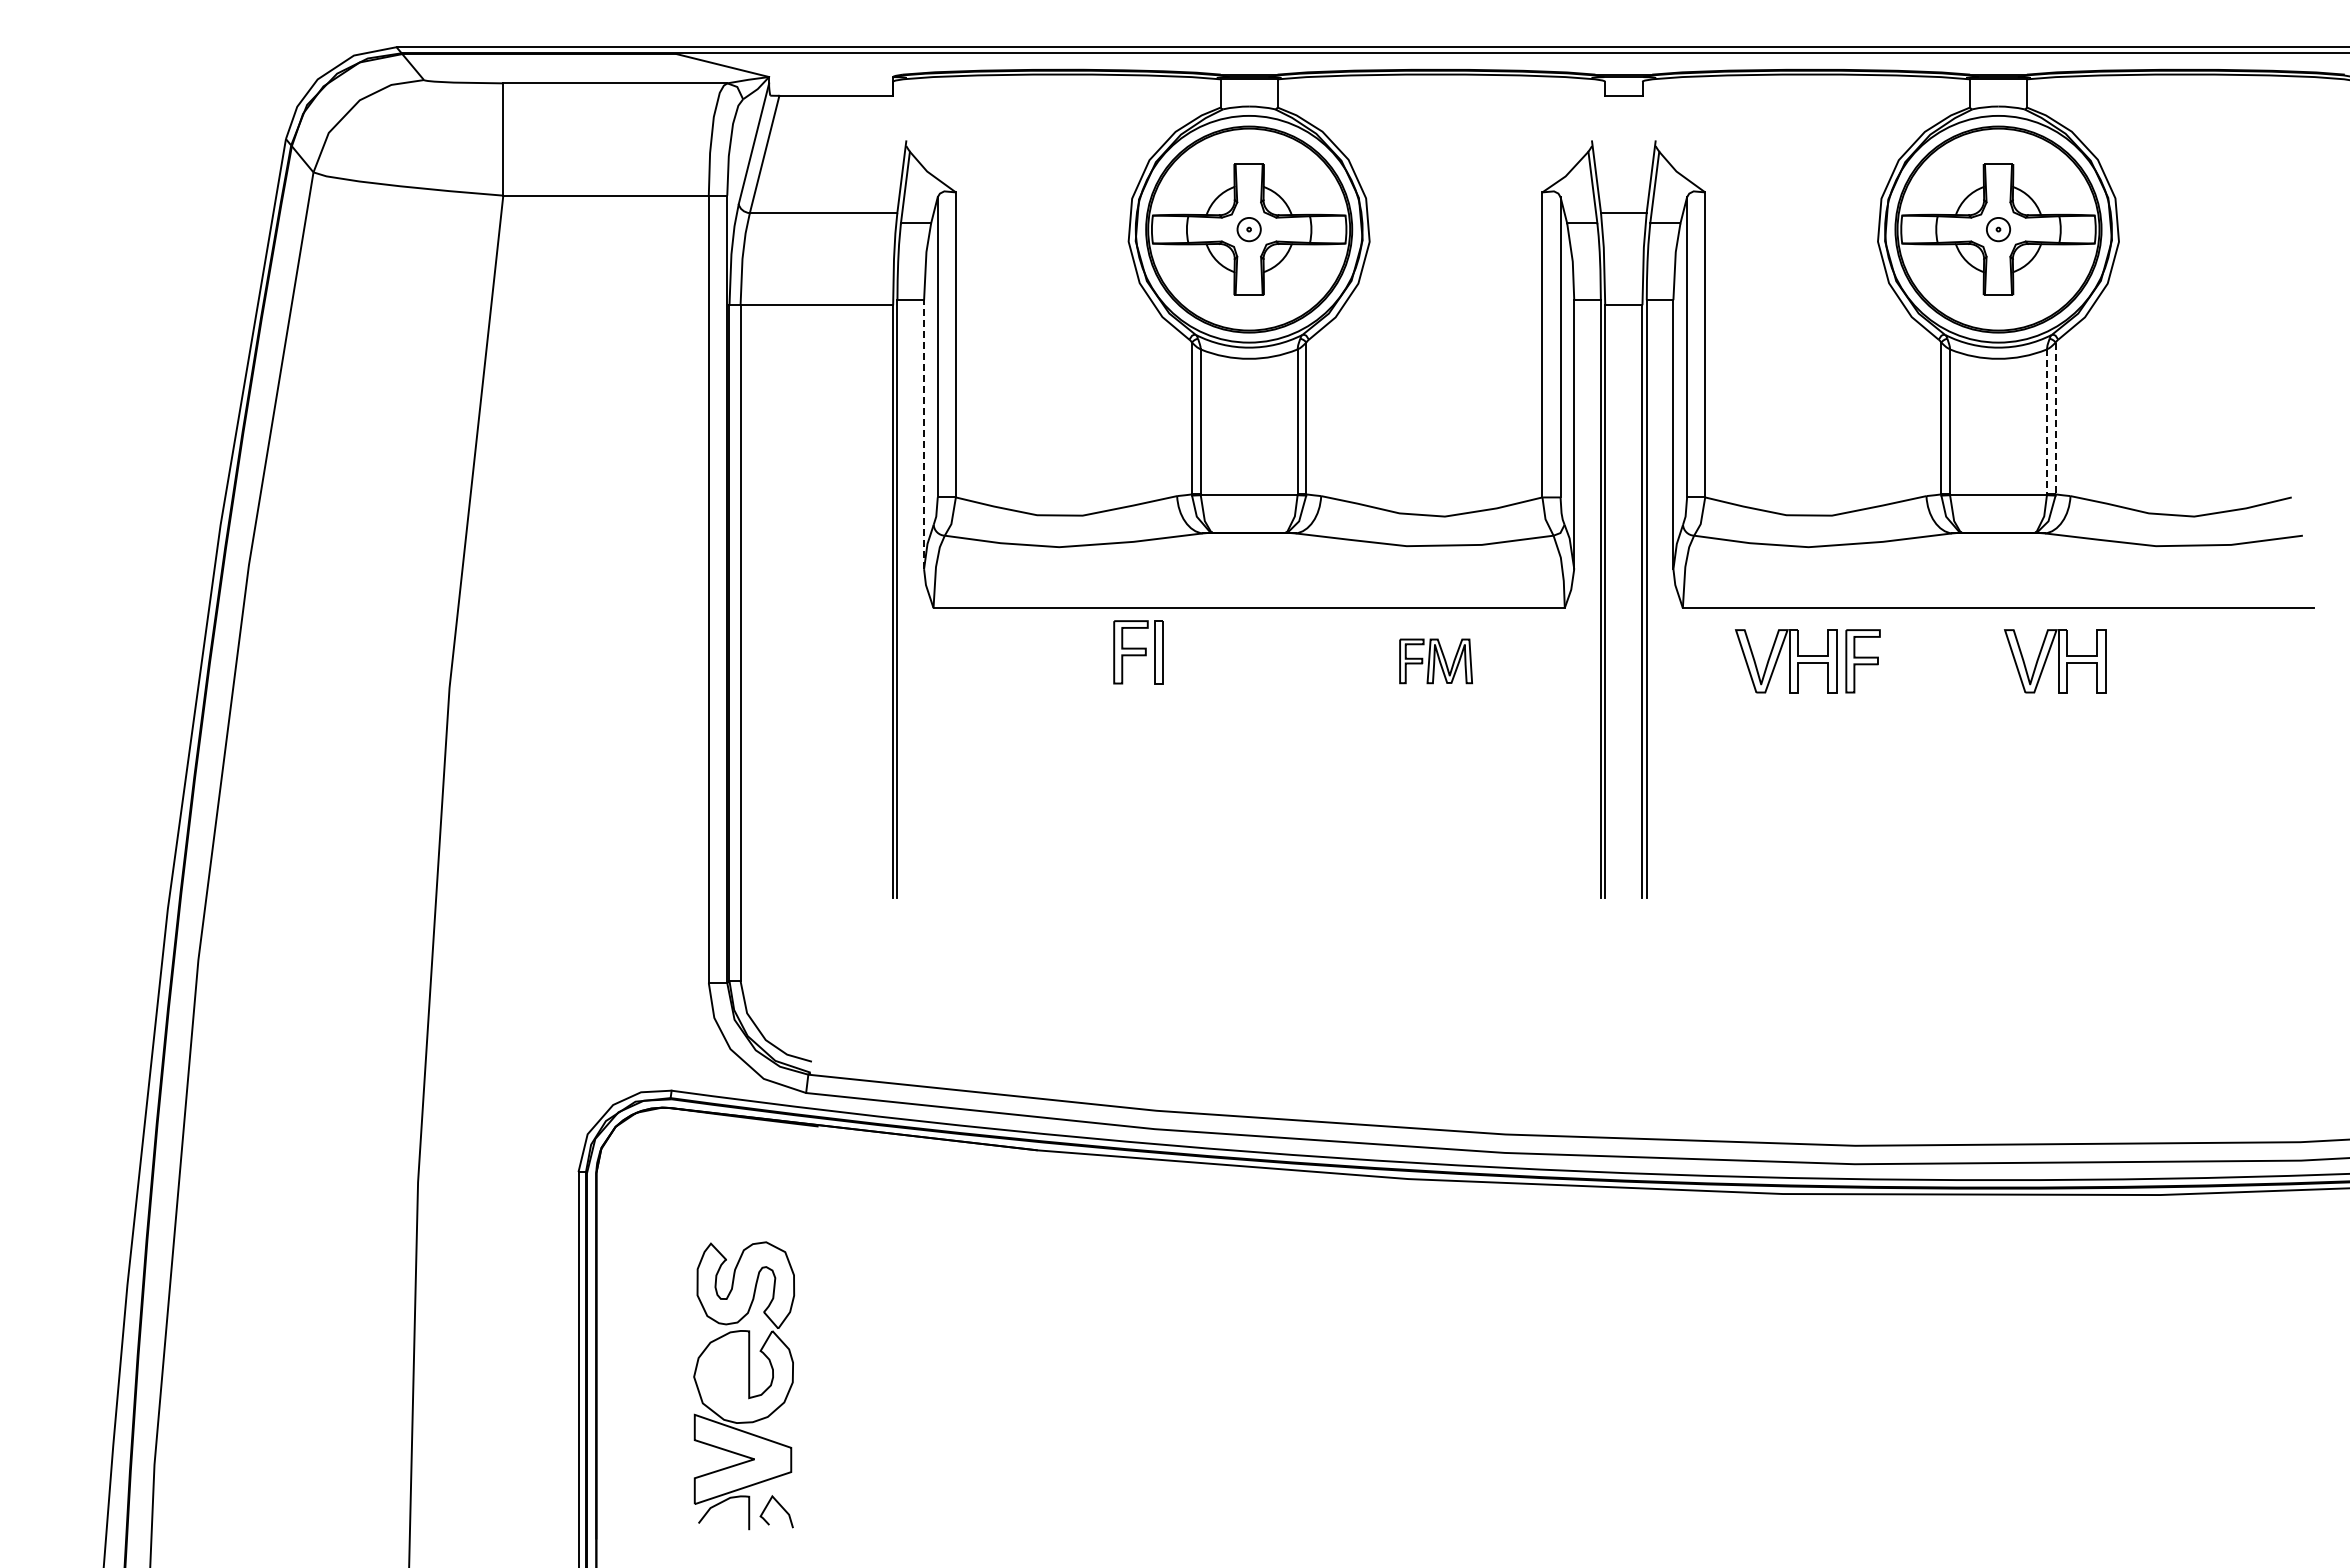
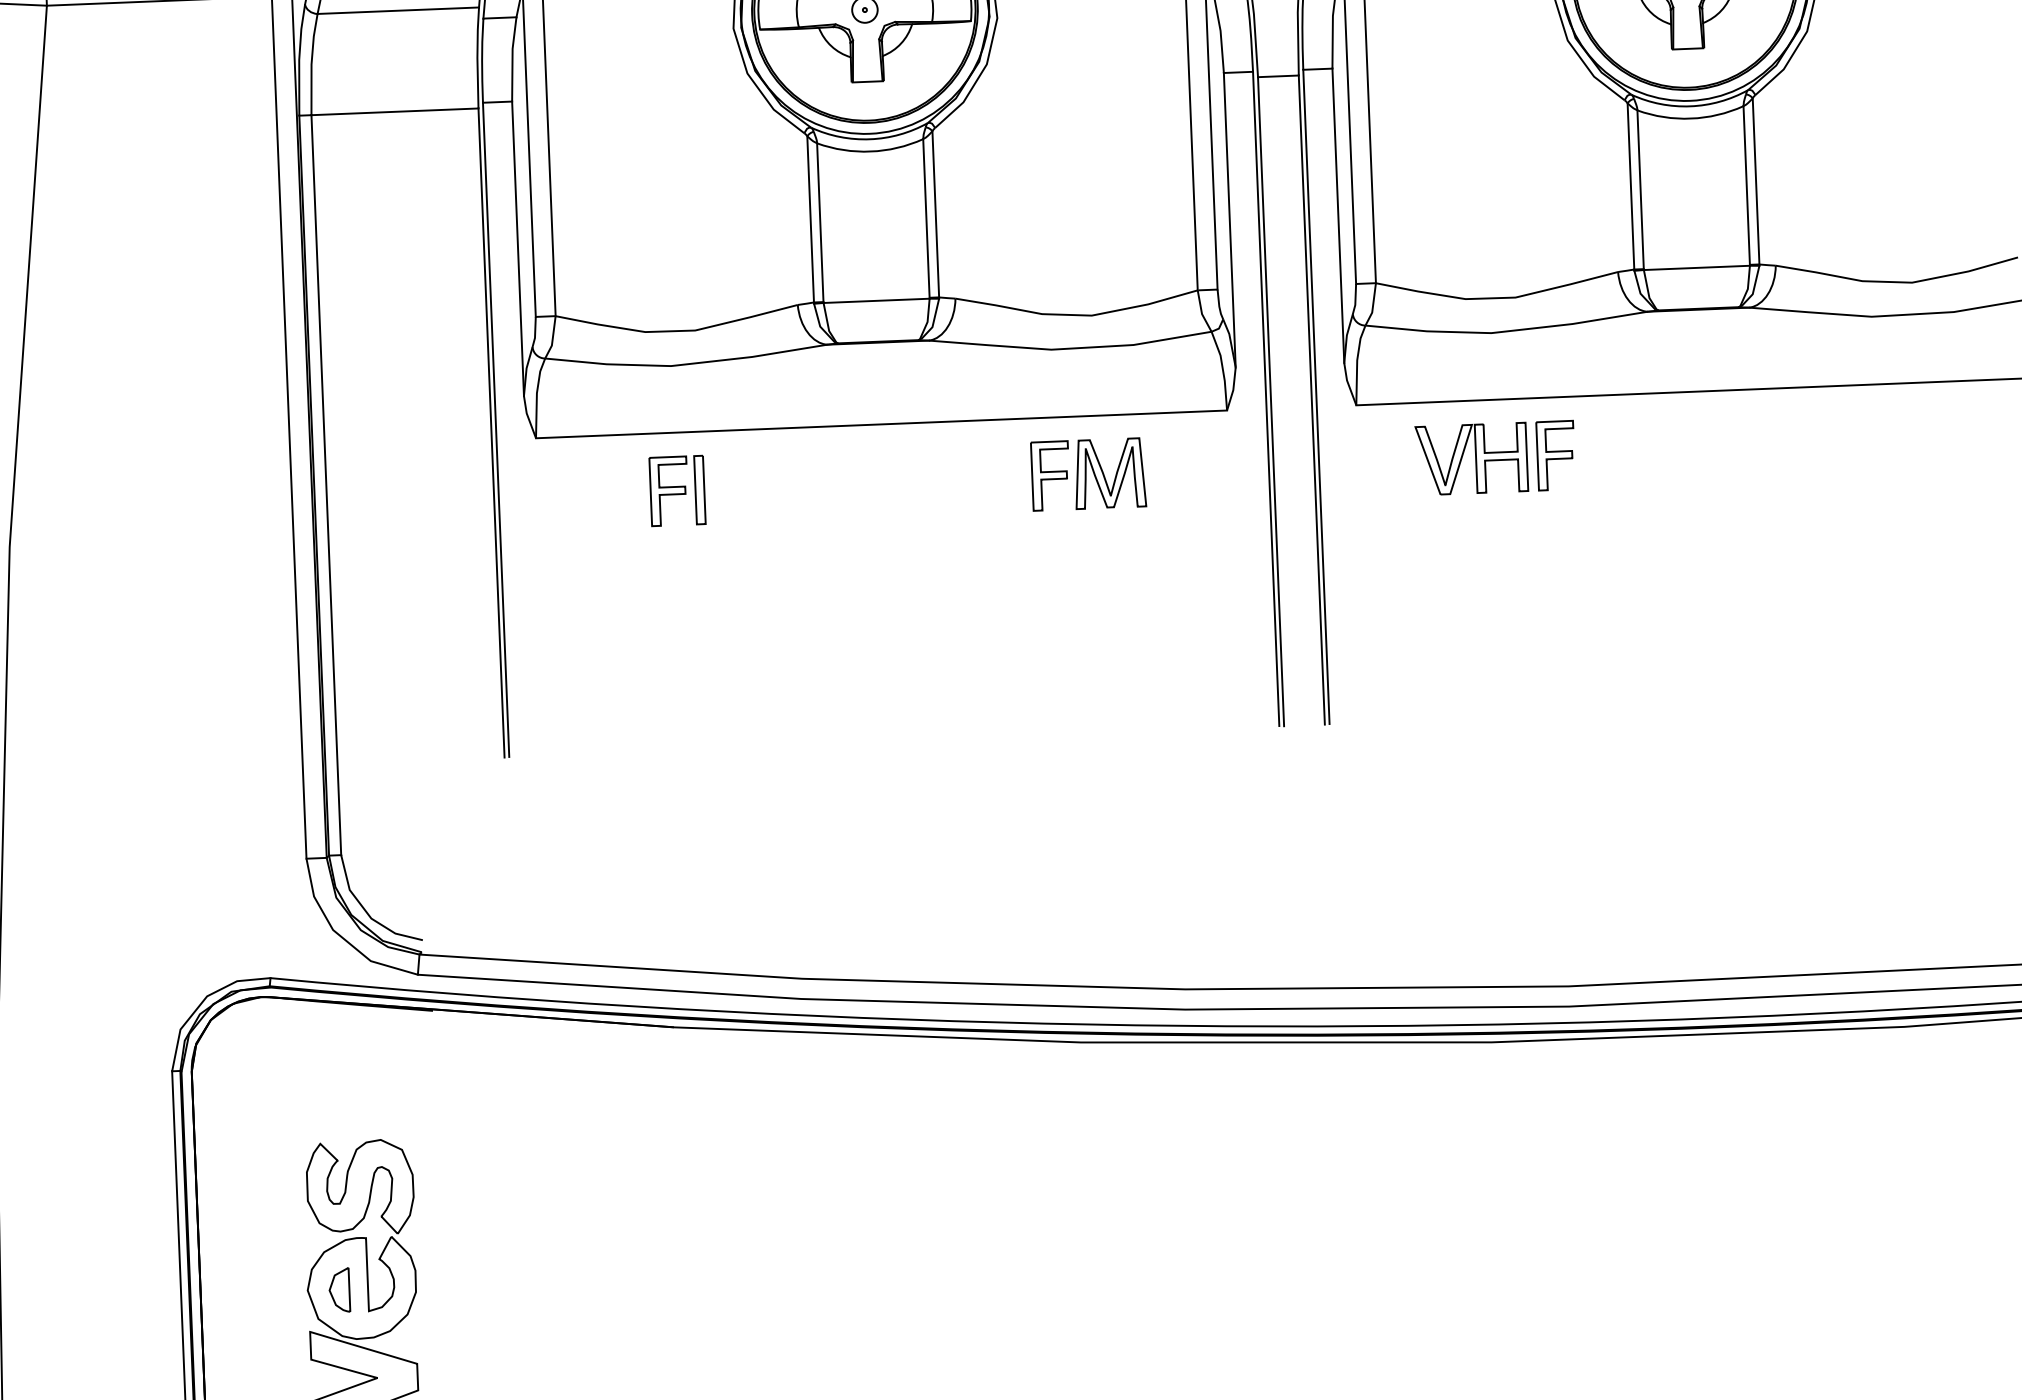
line: (2055, 418) -> (1755, 181), dashed -> solid
line: (2046, 422) -> (1746, 186), dashed -> solid
line: (924, 434) -> (518, 248), dashed -> solid
part: (1138, 652) -> (677, 491), moved
part: (1435, 661) -> (1087, 474), size x1.43
part: (2055, 661) -> (1766, 447), removed
part: (723, 1377) -> (339, 1289), added

